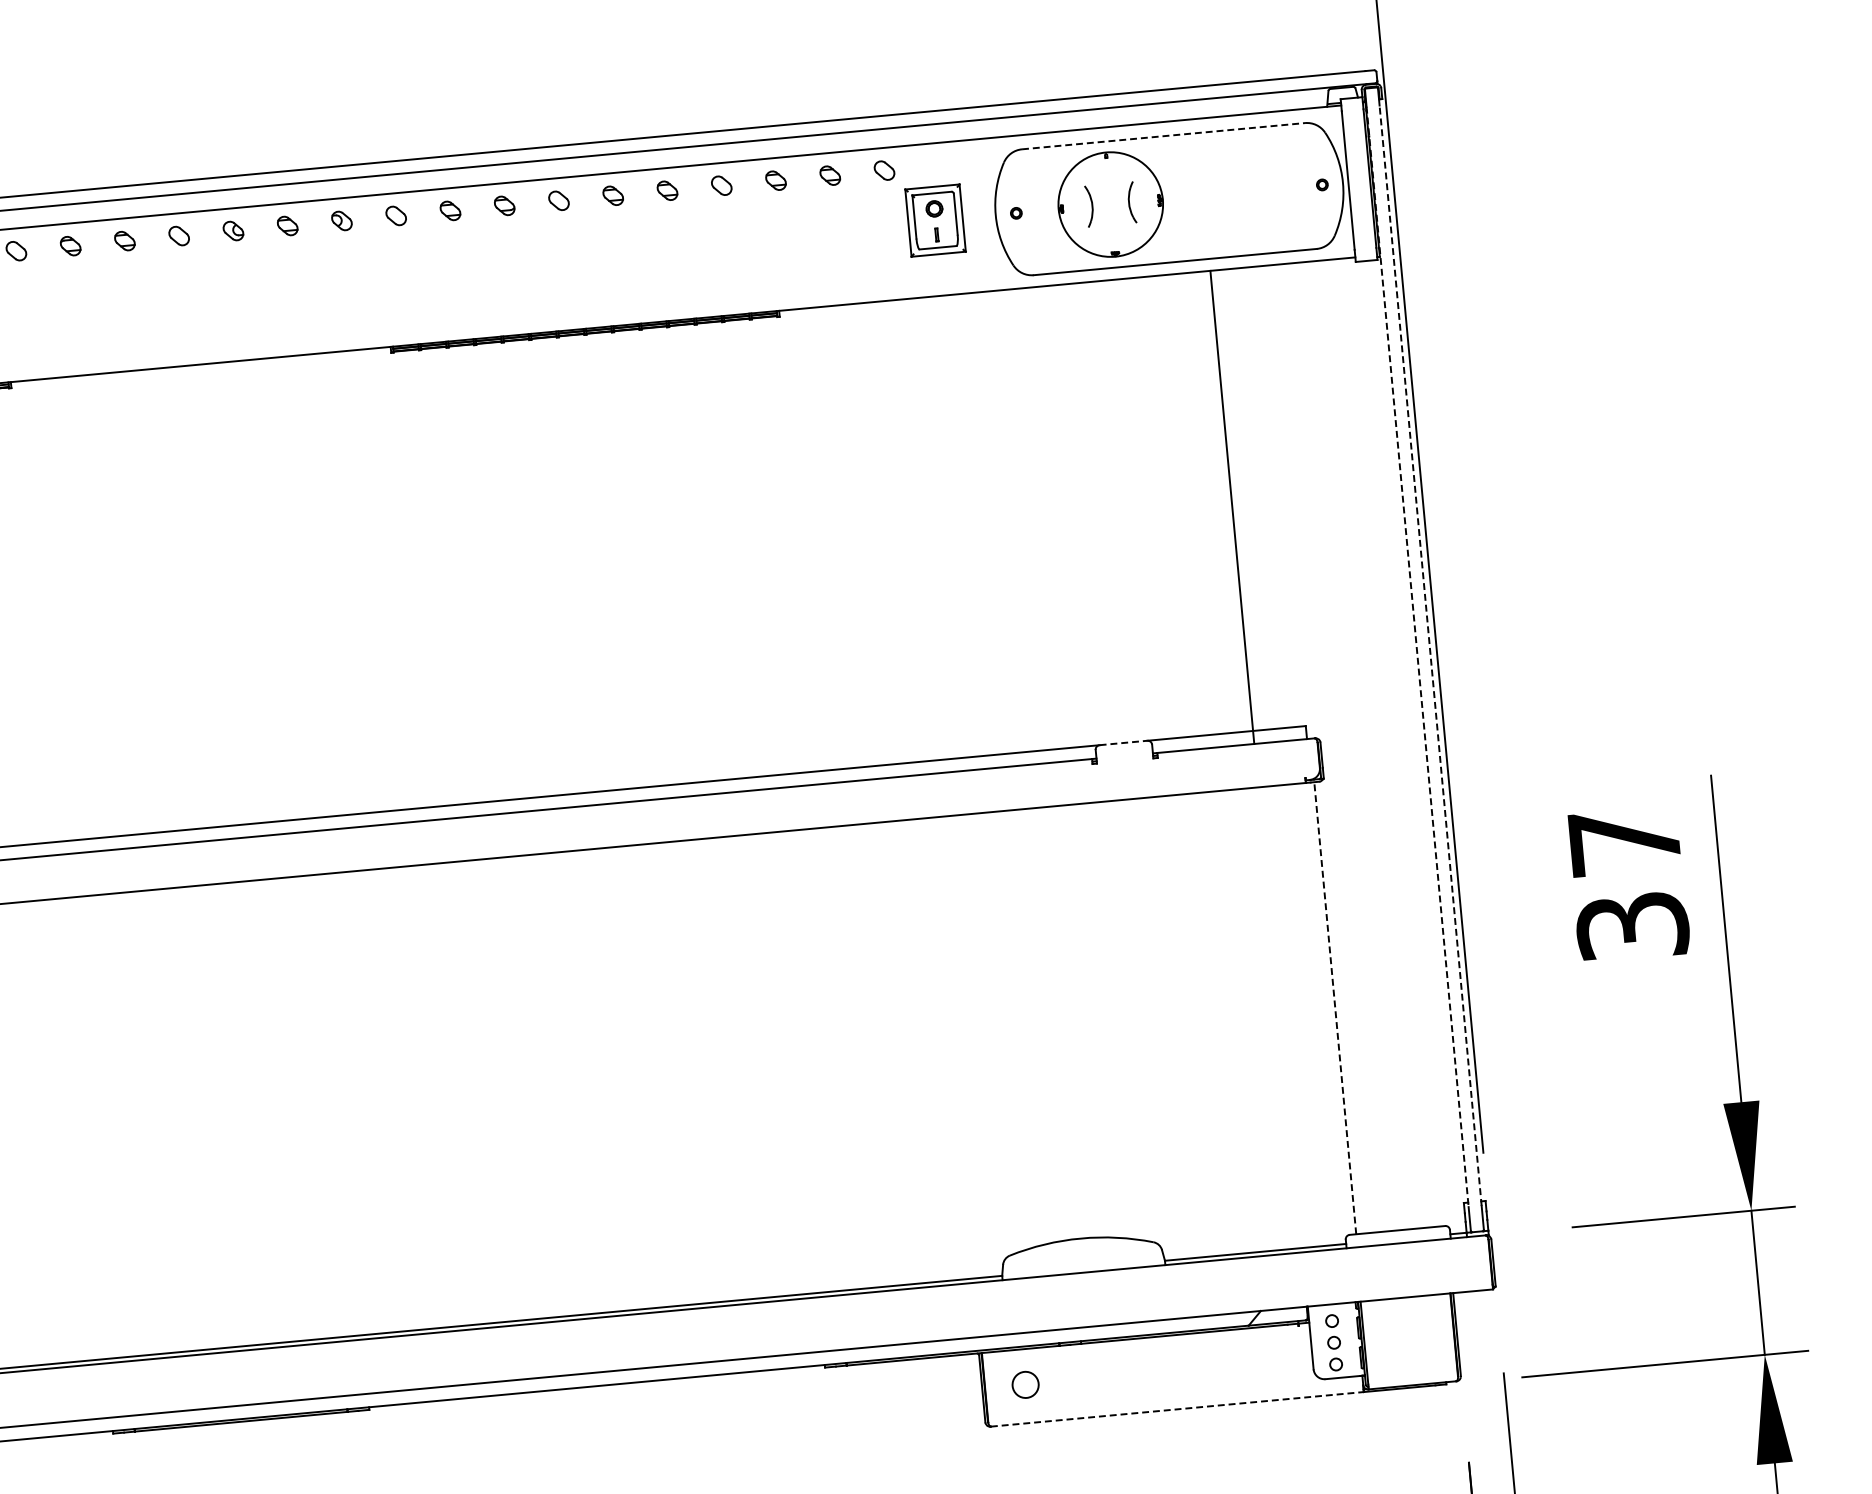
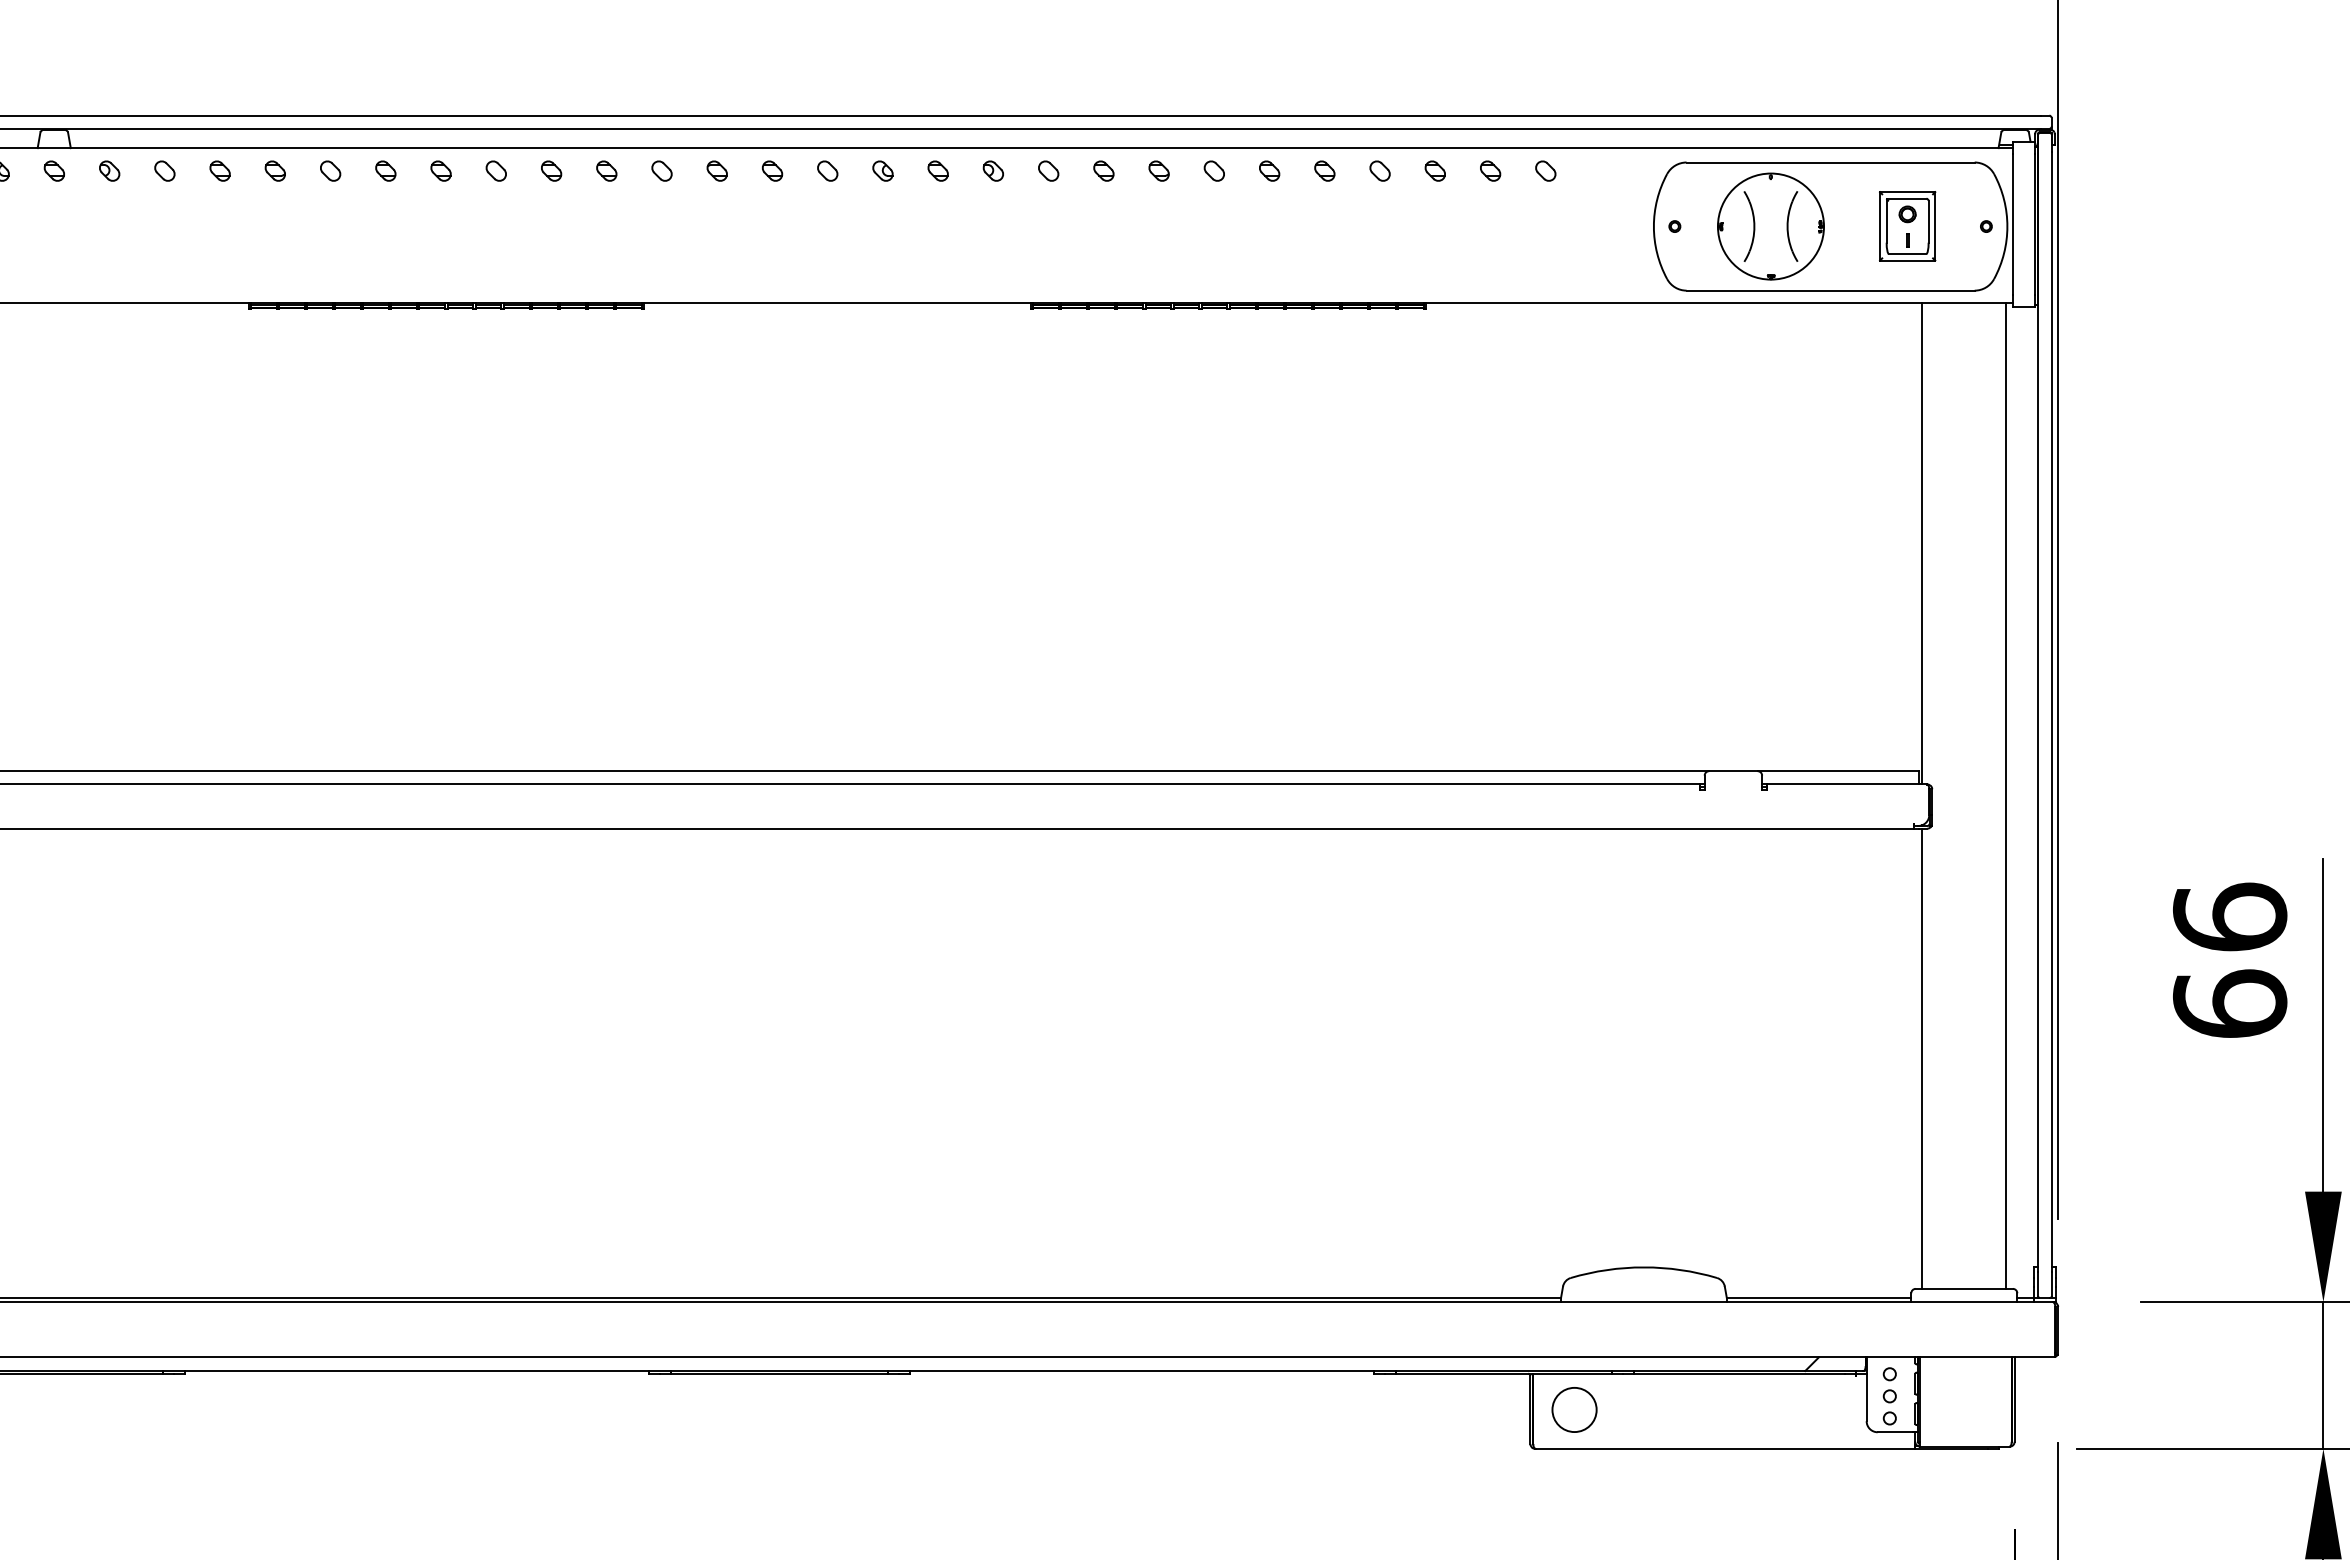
line: (1164, 136) -> (1831, 162), dashed -> solid
part: (1131, 202) -> (1792, 226), size x1.67
part: (1089, 206) -> (1749, 226), size x1.67
part: (935, 220) -> (1907, 226), moved
line: (1232, 507) -> (1922, 543), moved
line: (1430, 655) -> (2051, 711), dashed -> solid
line: (1417, 657) -> (2038, 712), dashed -> solid
line: (1393, 741) -> (2006, 795), added
line: (1123, 743) -> (1733, 771), dashed -> solid
text: (1628, 882) -> (2230, 959), 37 -> 66
line: (1335, 1007) -> (1922, 1058), dashed -> solid
circle: (1025, 1384) -> (1574, 1409), size x1.67
line: (1177, 1409) -> (1725, 1448), dashed -> solid

